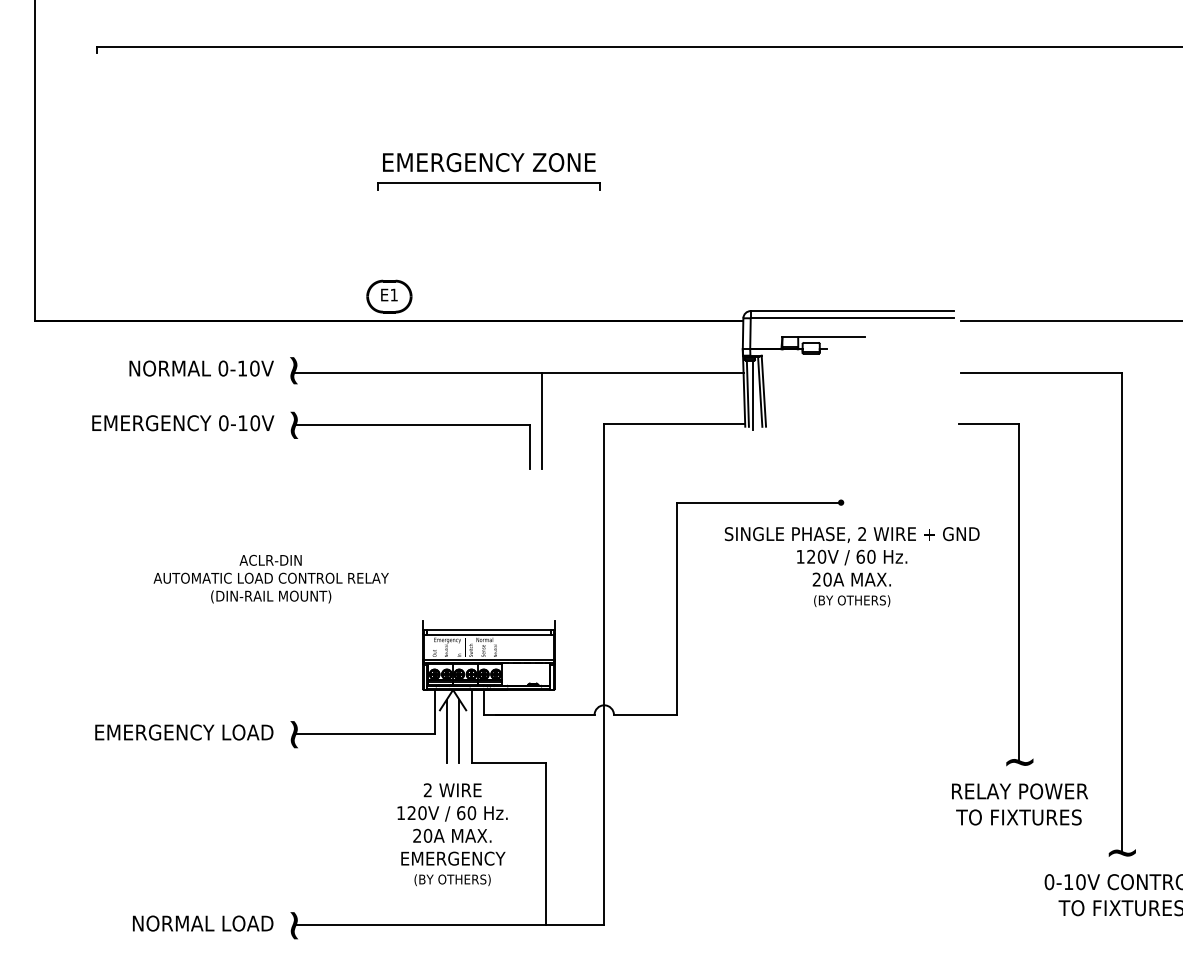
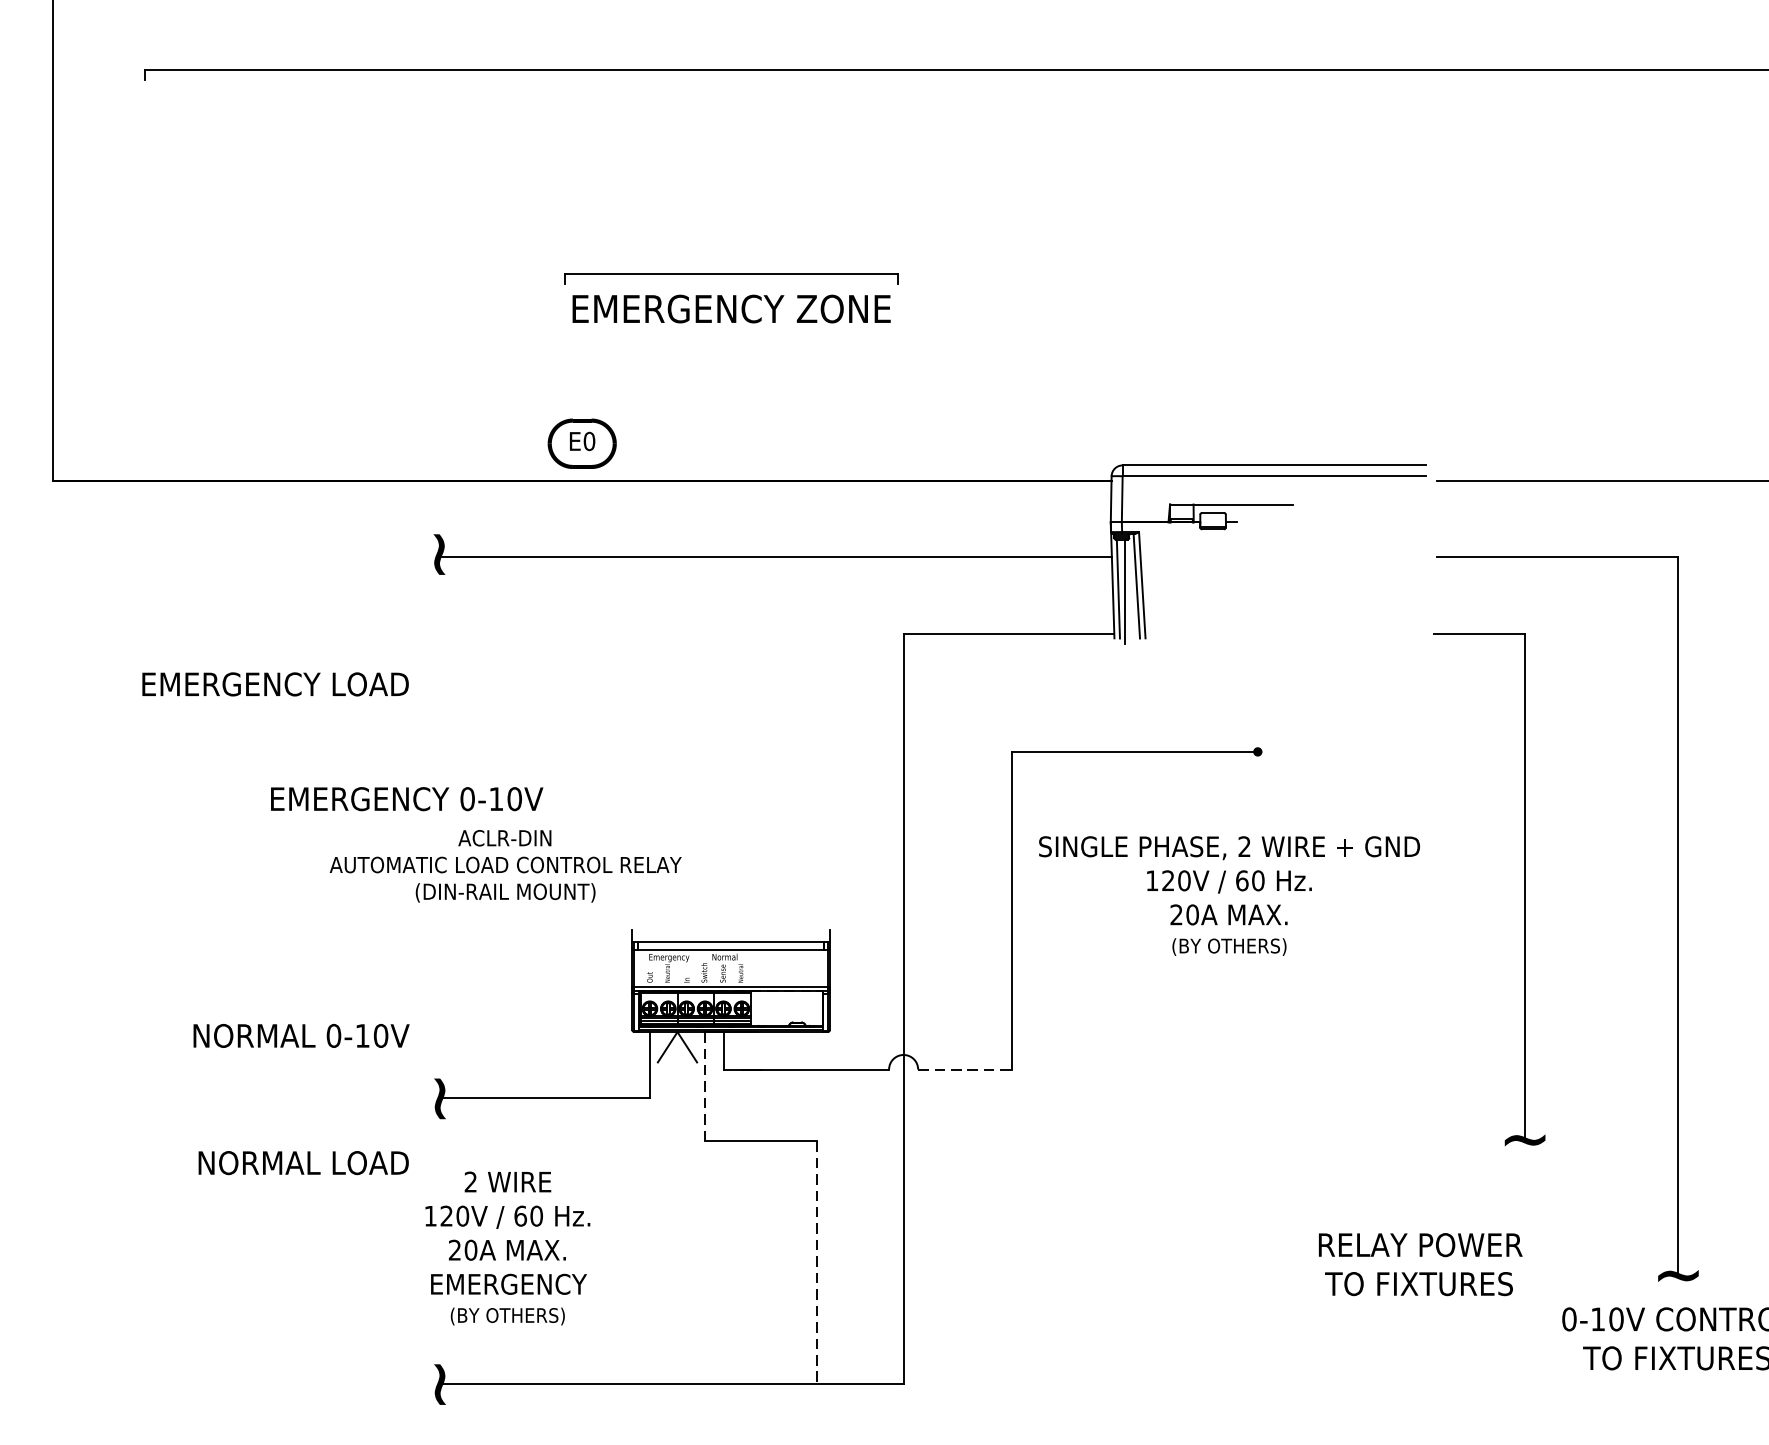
text: (489, 162) -> (731, 308), moved
text: (394, 294) -> (589, 440), E1 -> E0
text: (201, 368) -> (301, 1035), moved
line: (542, 420) -> (811, 629), removed
text: (183, 423) -> (407, 799), moved
part: (410, 425) -> (613, 636), removed
text: (852, 566) -> (1229, 895), moved
text: (270, 578) -> (504, 865), moved
line: (645, 715) -> (965, 1070), solid -> dashed
line: (471, 726) -> (705, 1086), solid -> dashed
line: (446, 730) -> (667, 1092), removed
line: (459, 730) -> (687, 1092), removed
text: (184, 732) -> (275, 684), moved
text: (1019, 804) -> (1419, 1264), moved
text: (452, 834) -> (507, 1248), moved
line: (546, 844) -> (817, 1263), solid -> dashed
text: (203, 923) -> (304, 1162), moved

